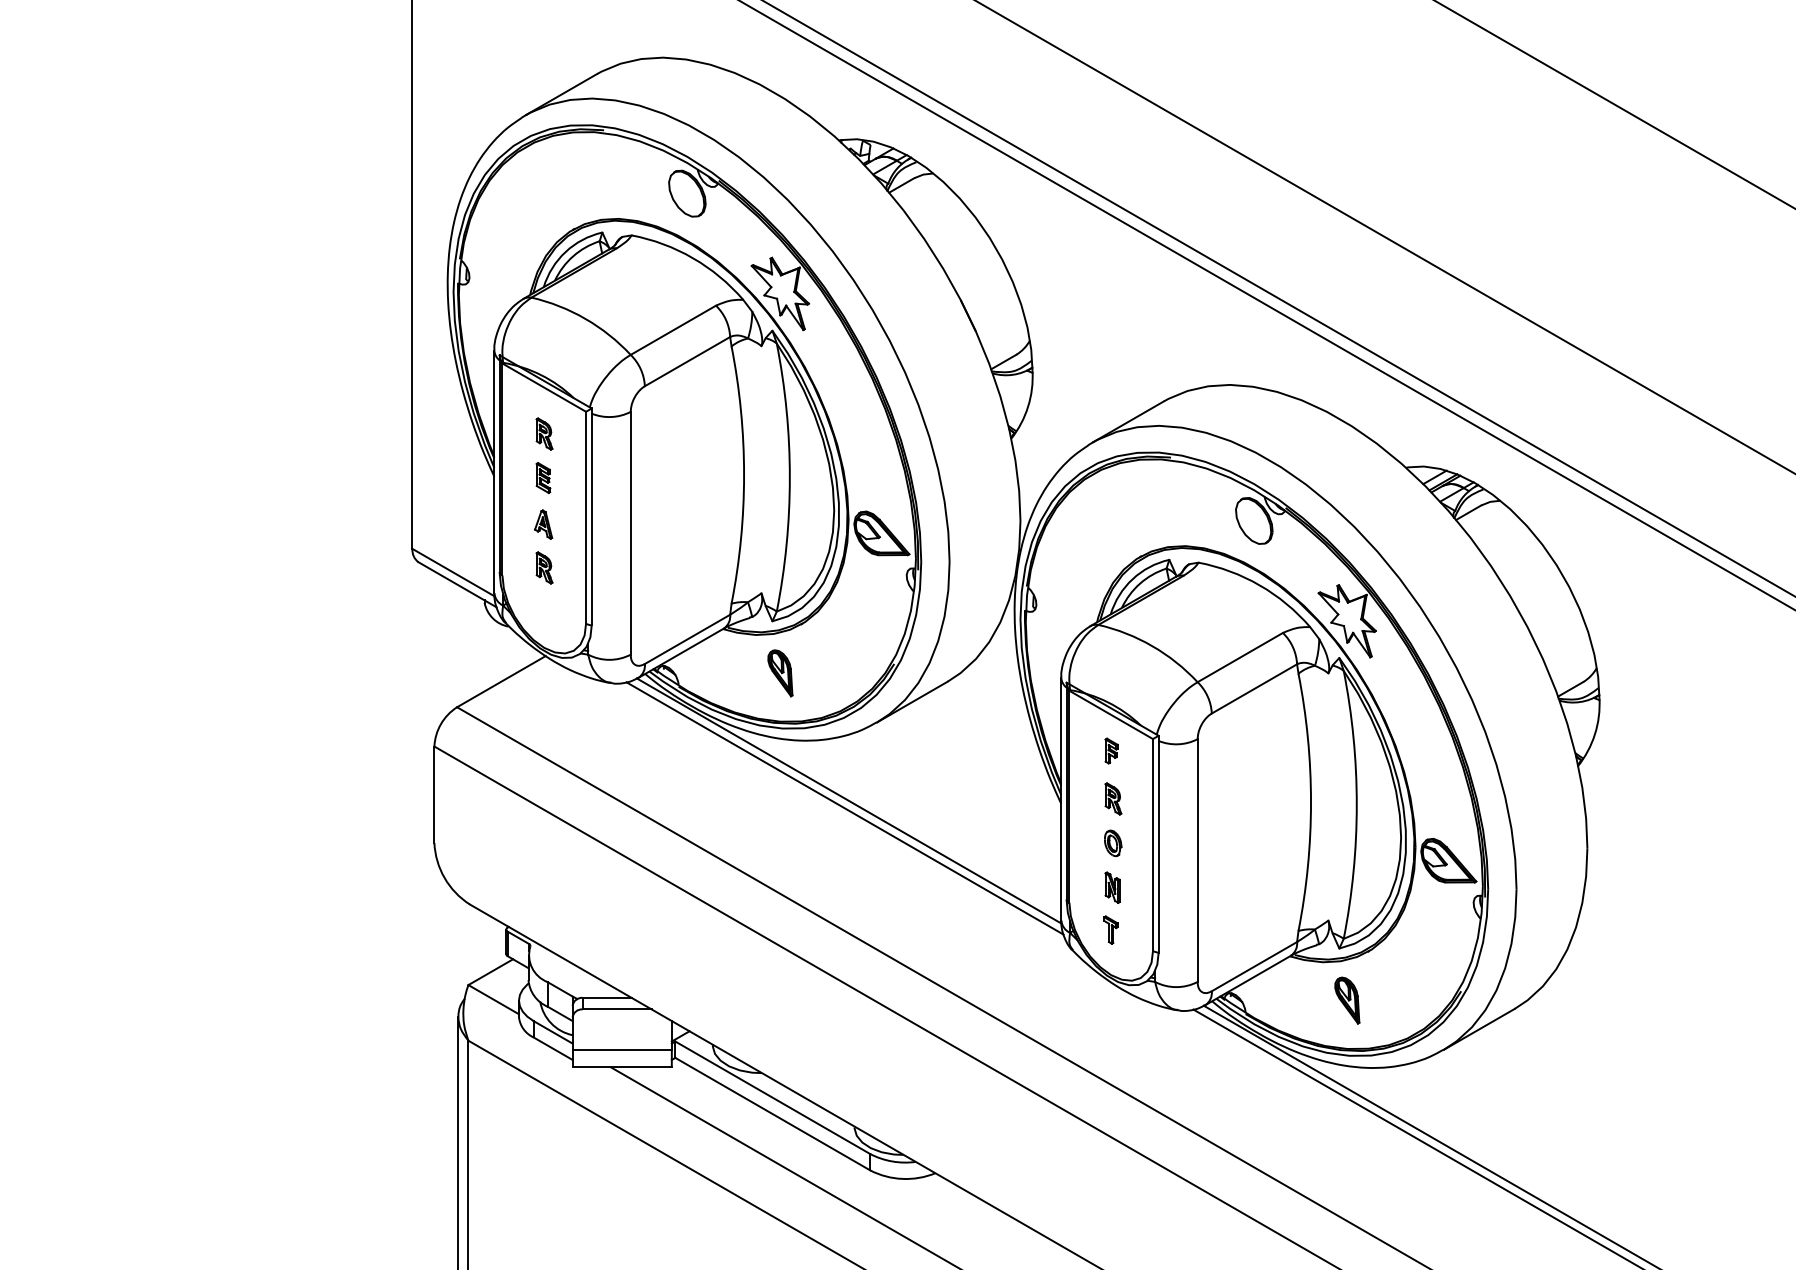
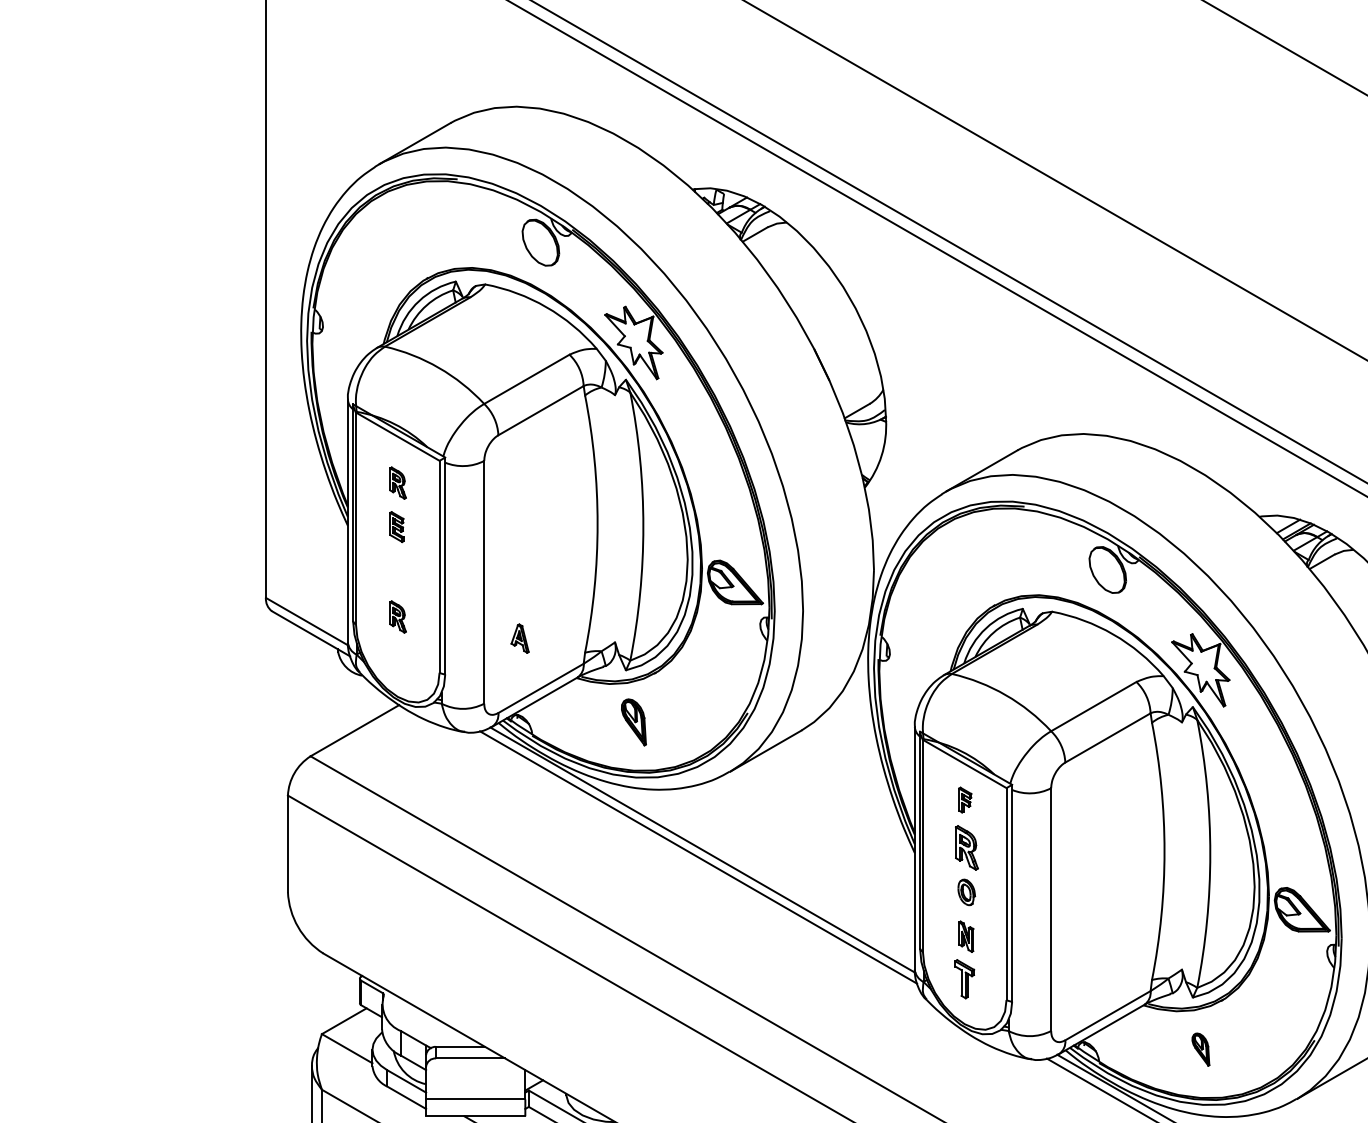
part: (543, 524) -> (520, 638), moved
part: (1113, 798) -> (967, 847), size x1.4
part: (1110, 929) -> (964, 978), size x1.4
part: (1347, 1000) -> (1201, 1049), size x0.7

